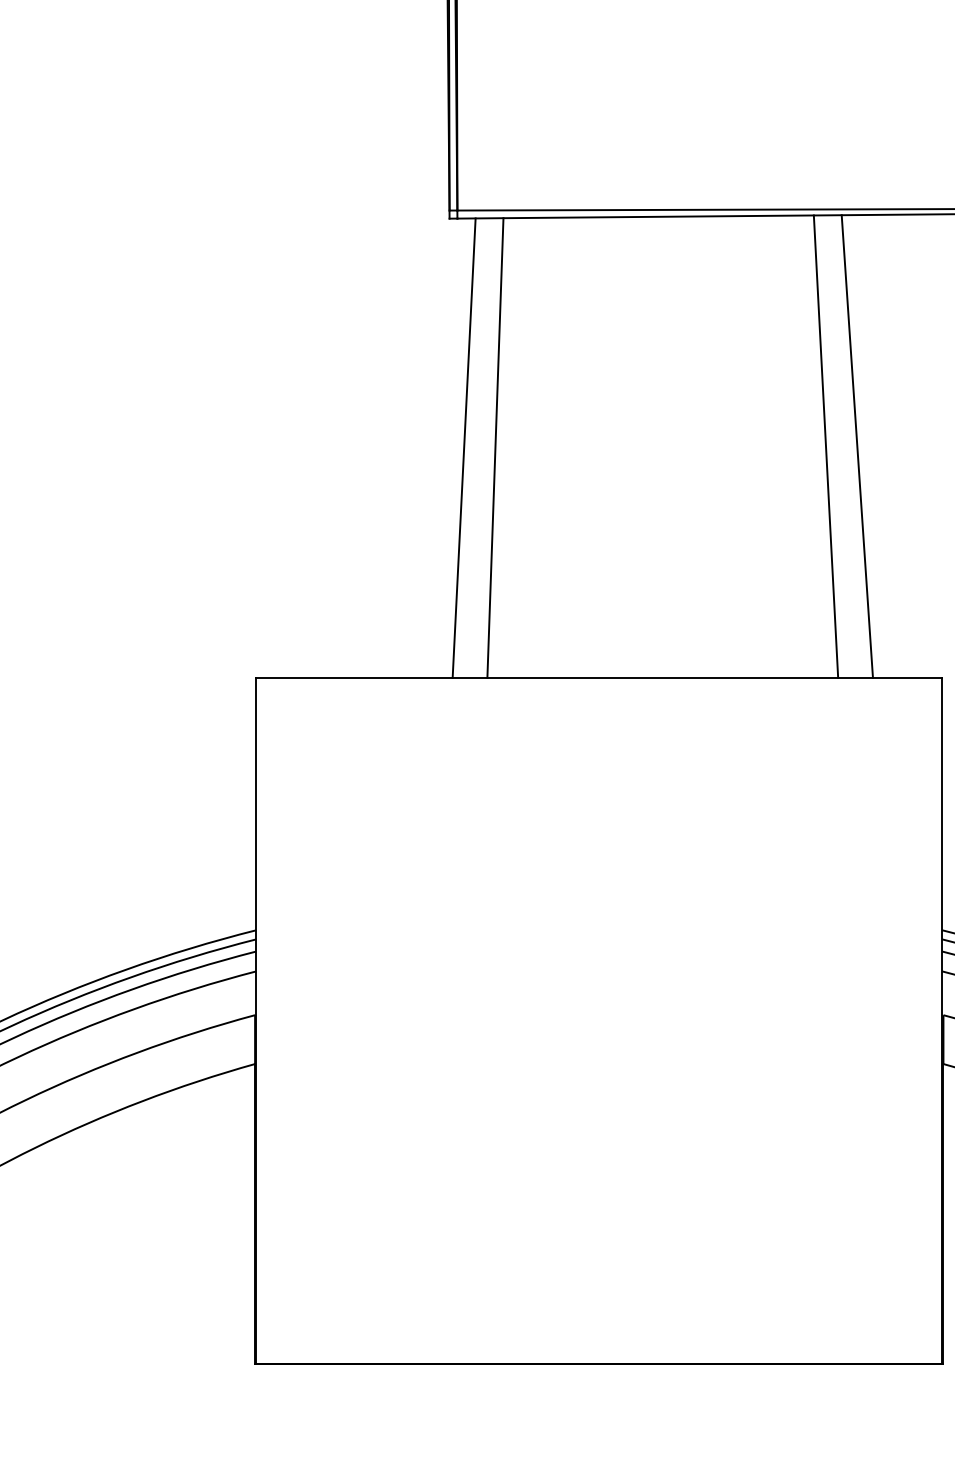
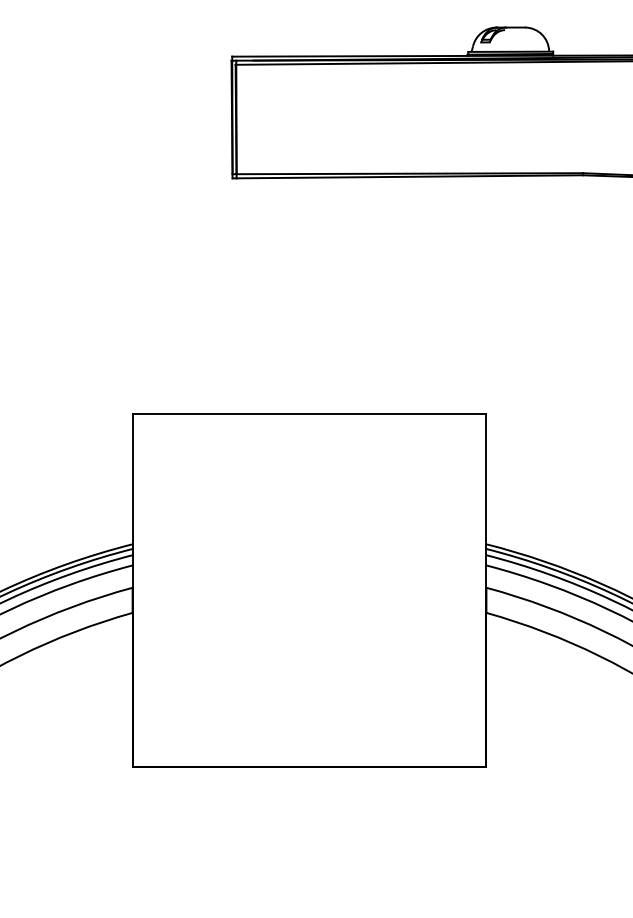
line: (824, 446) -> (425, 295), removed
line: (857, 446) -> (442, 295), removed
line: (463, 448) -> (239, 296), removed
line: (496, 448) -> (256, 296), removed

